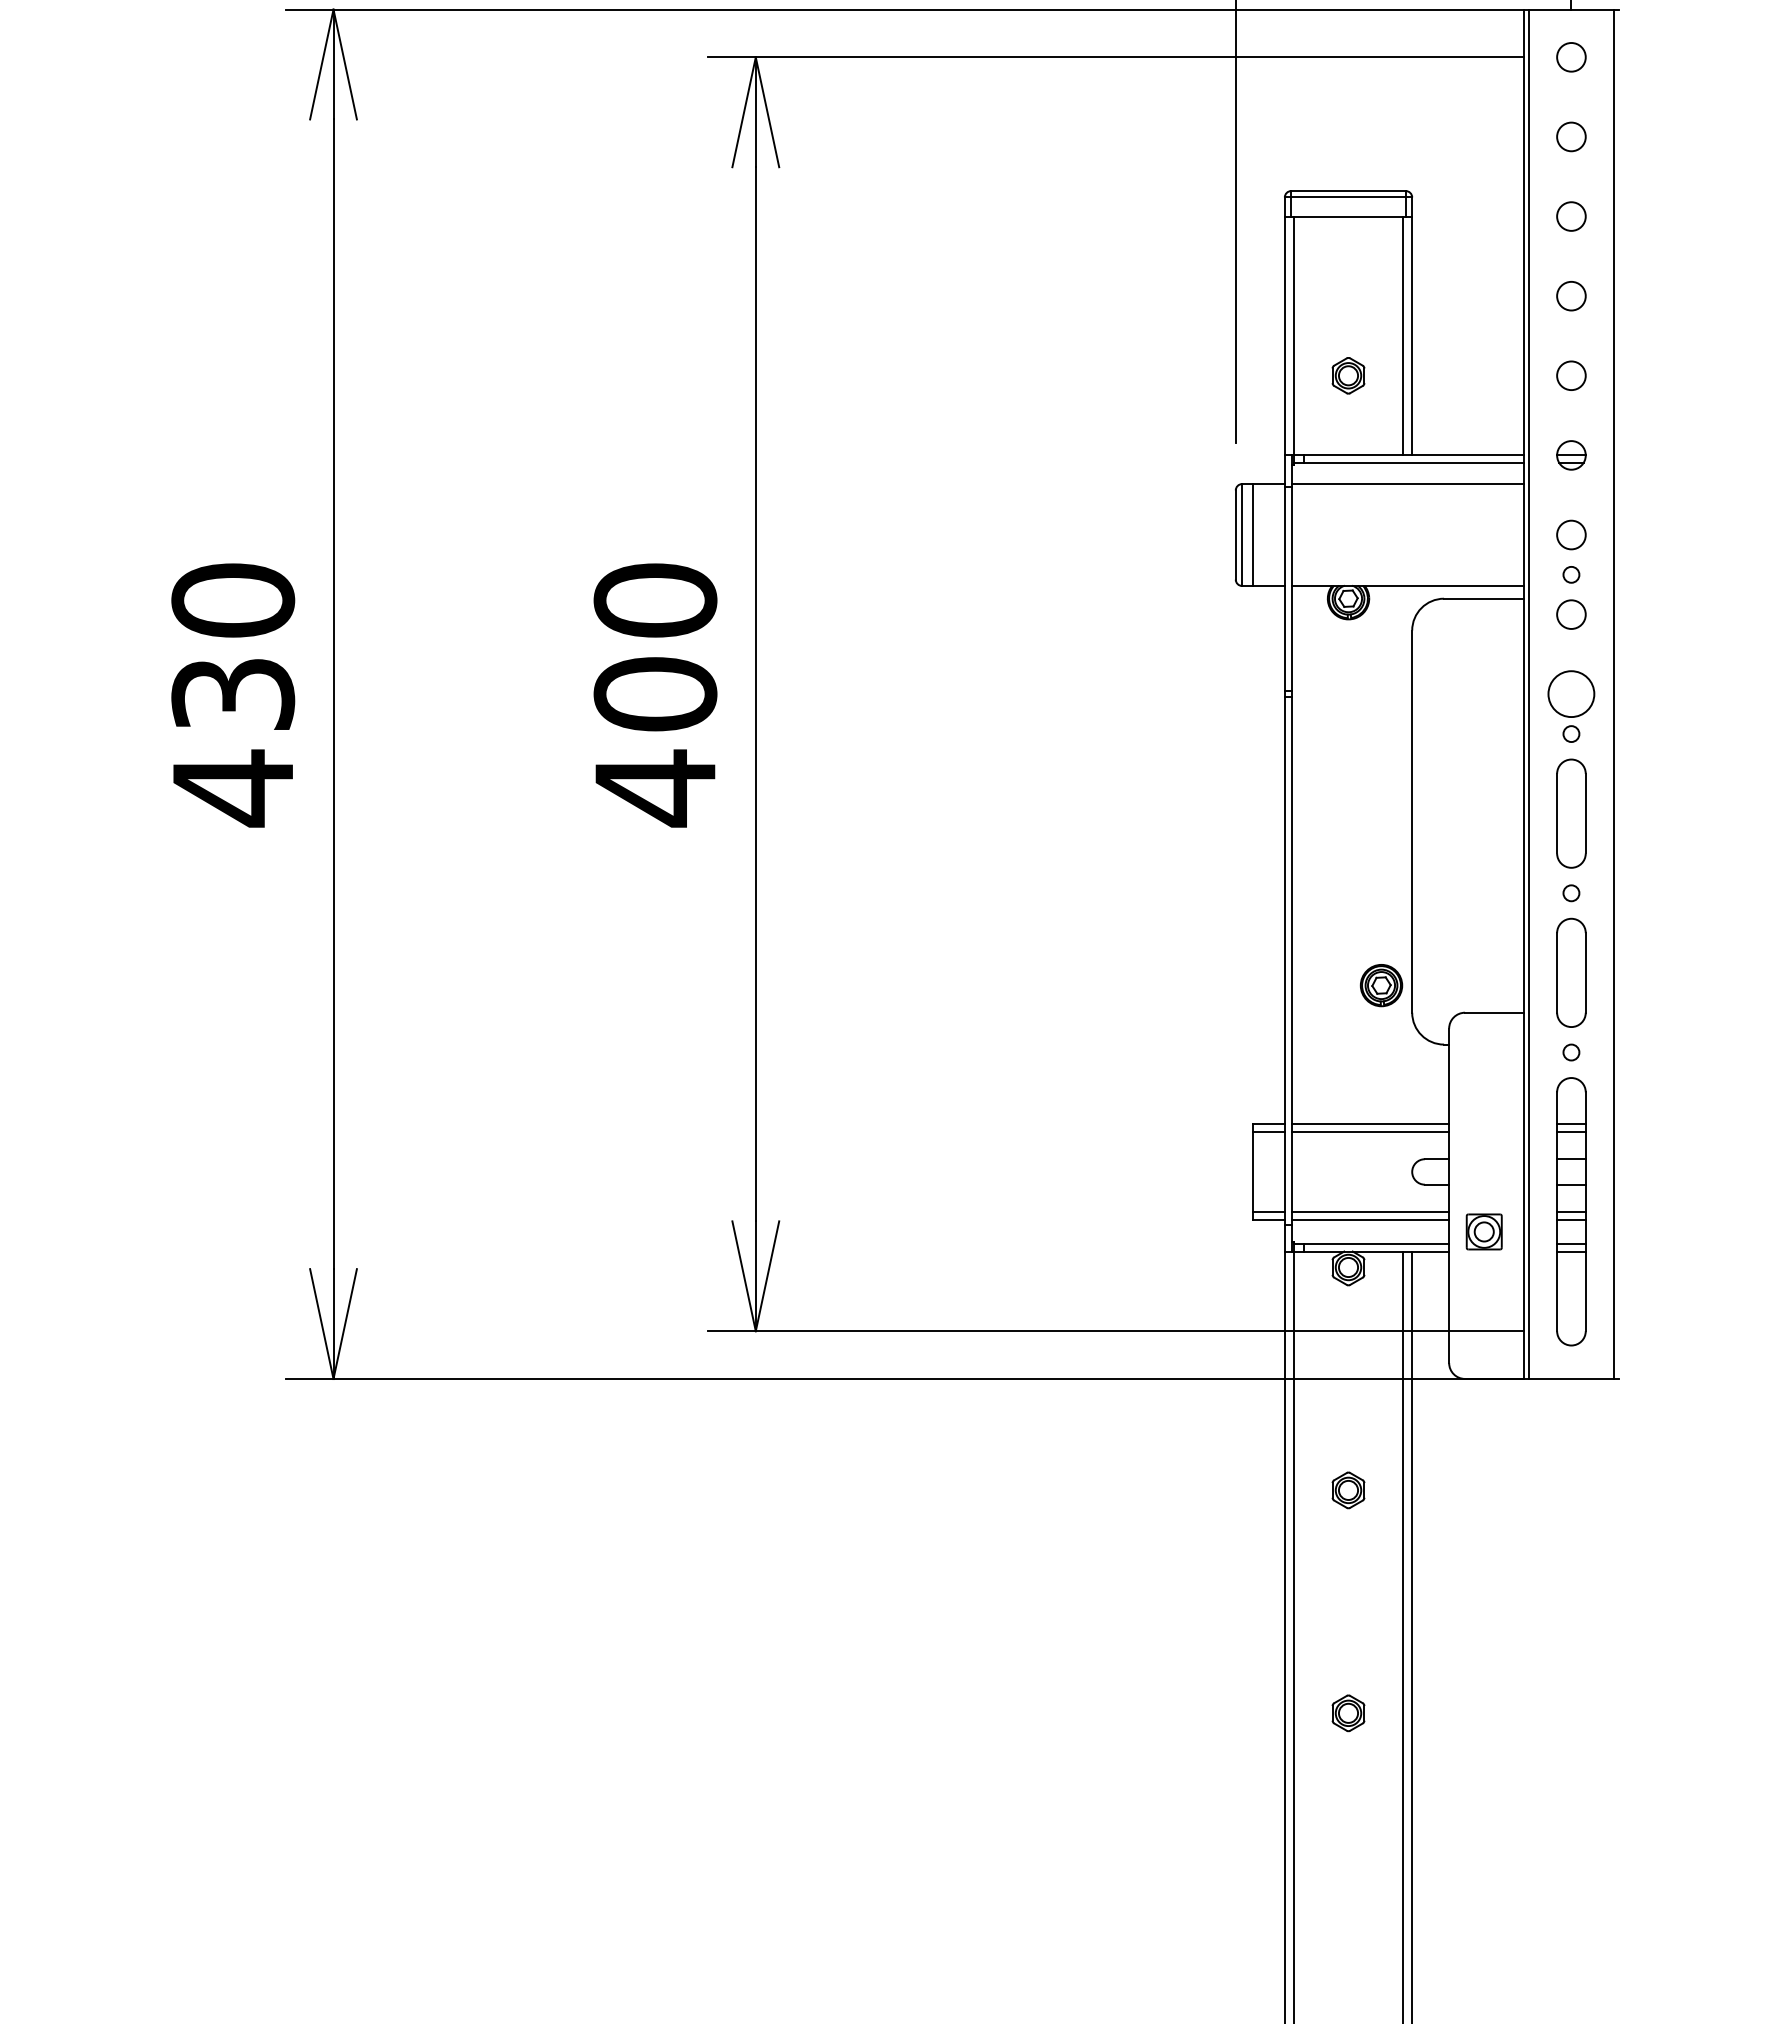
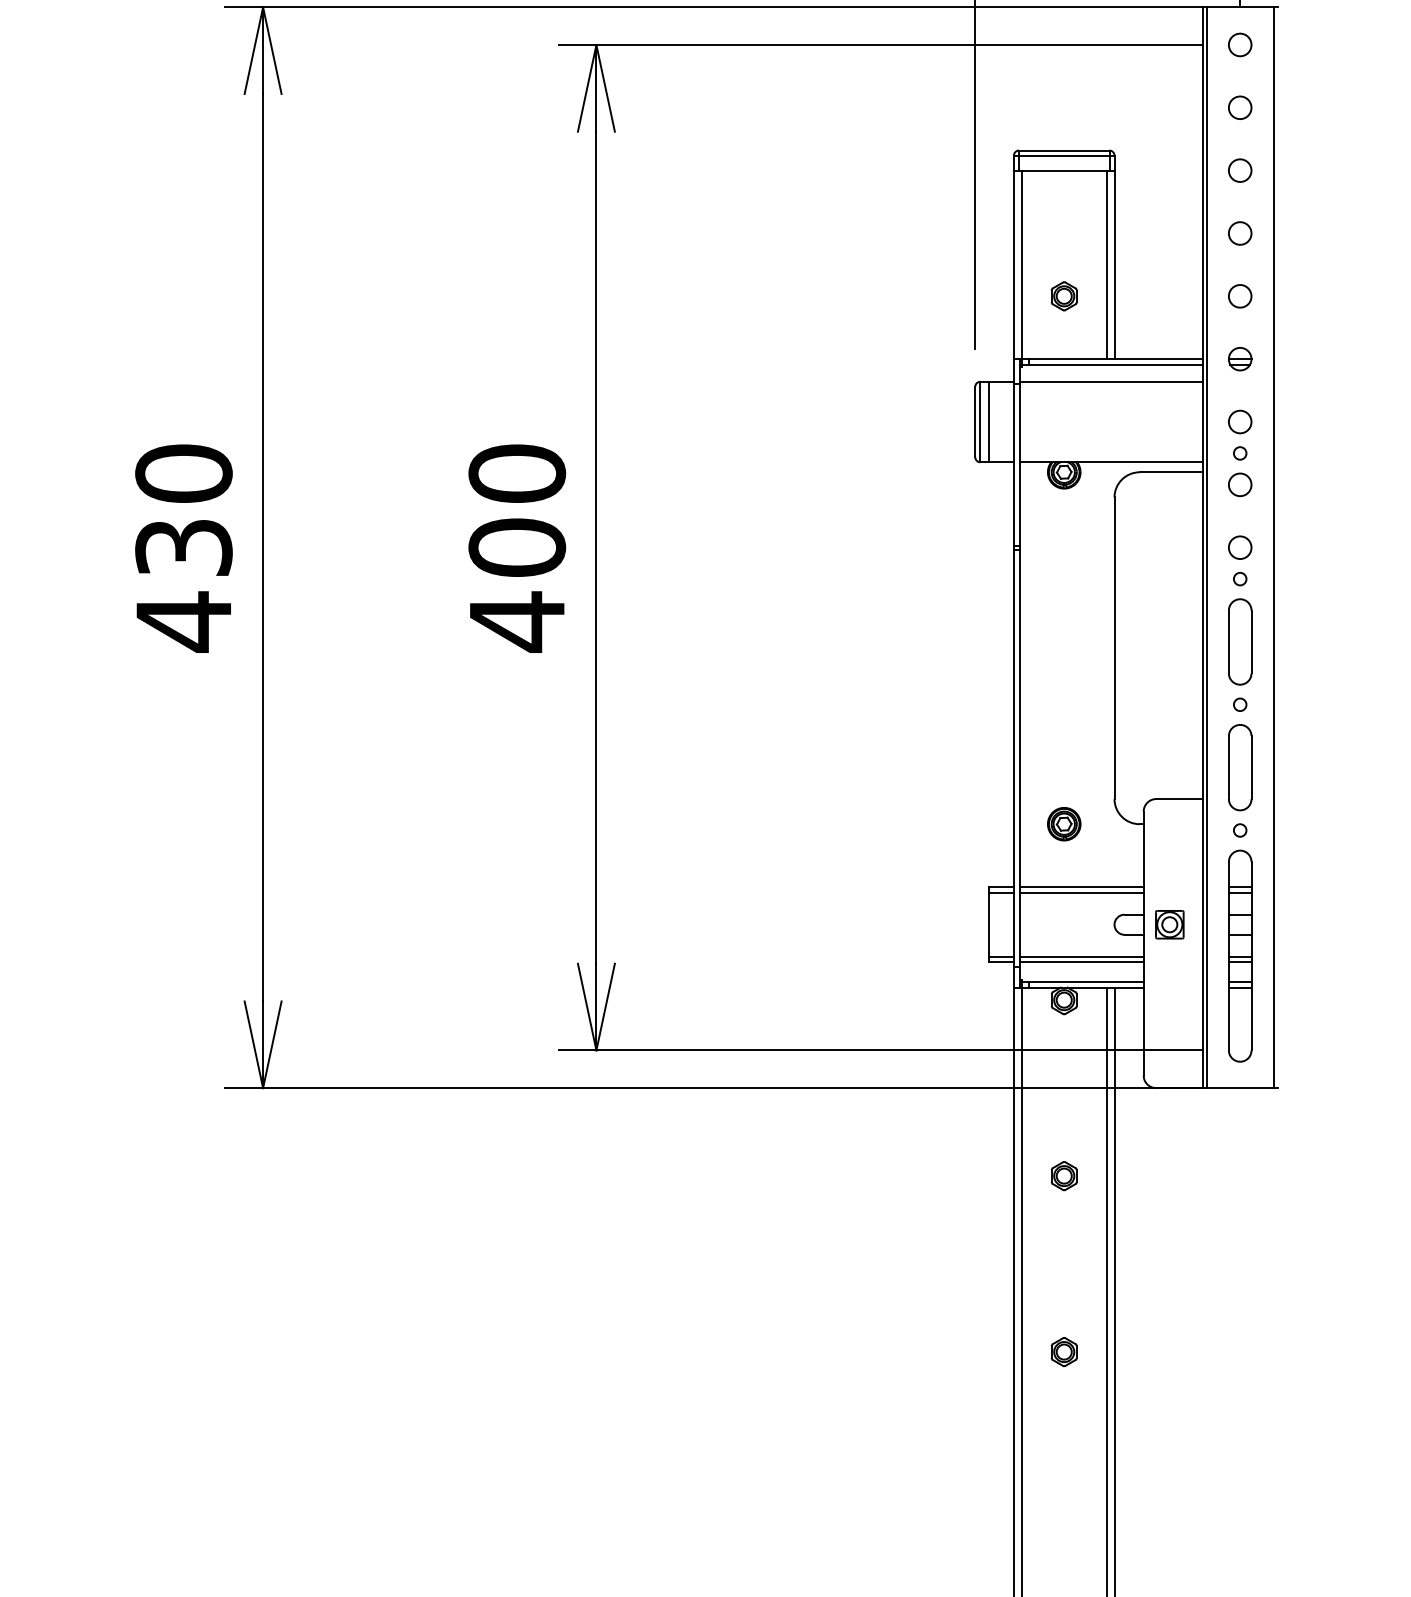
circle: (1571, 694) -> (1240, 547), size x0.62
part: (1381, 985) -> (1064, 824), moved
part: (1483, 1231) -> (1169, 924), moved

